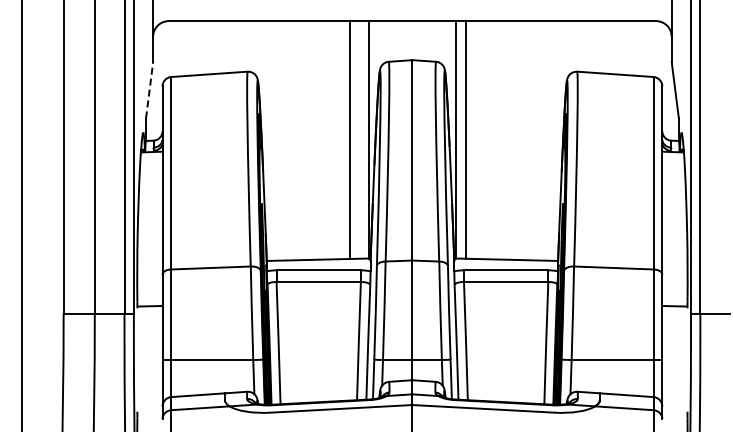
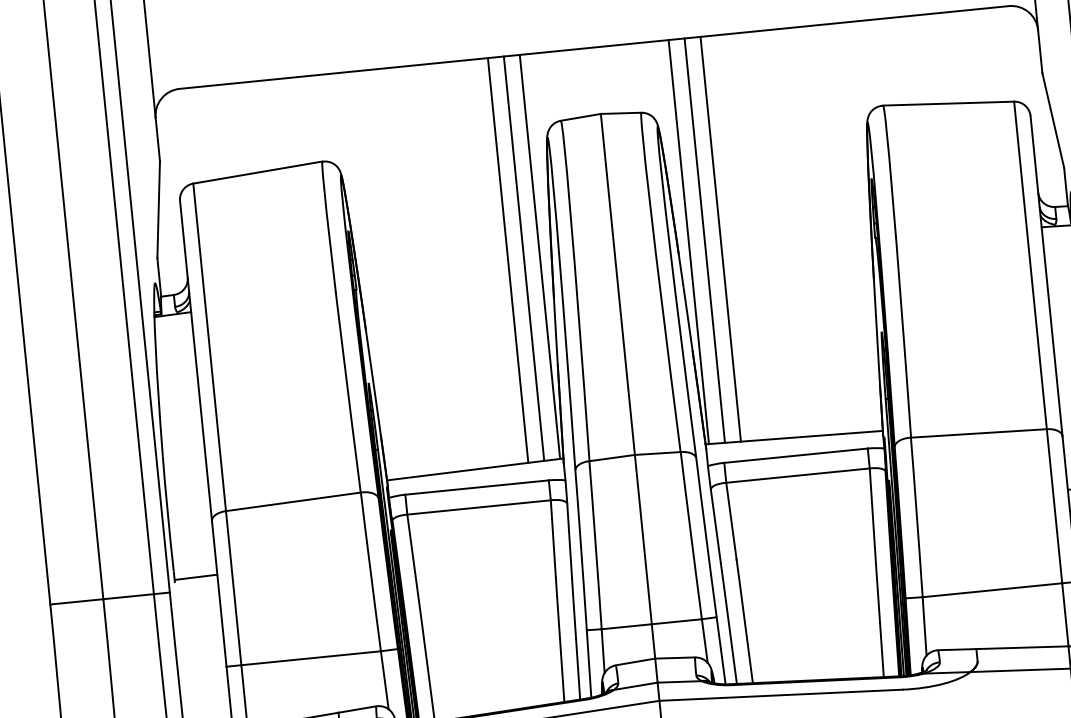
line: (149, 89) -> (158, 208), dashed -> solid
line: (359, 139) -> (524, 257), added
line: (474, 139) -> (719, 238), added

